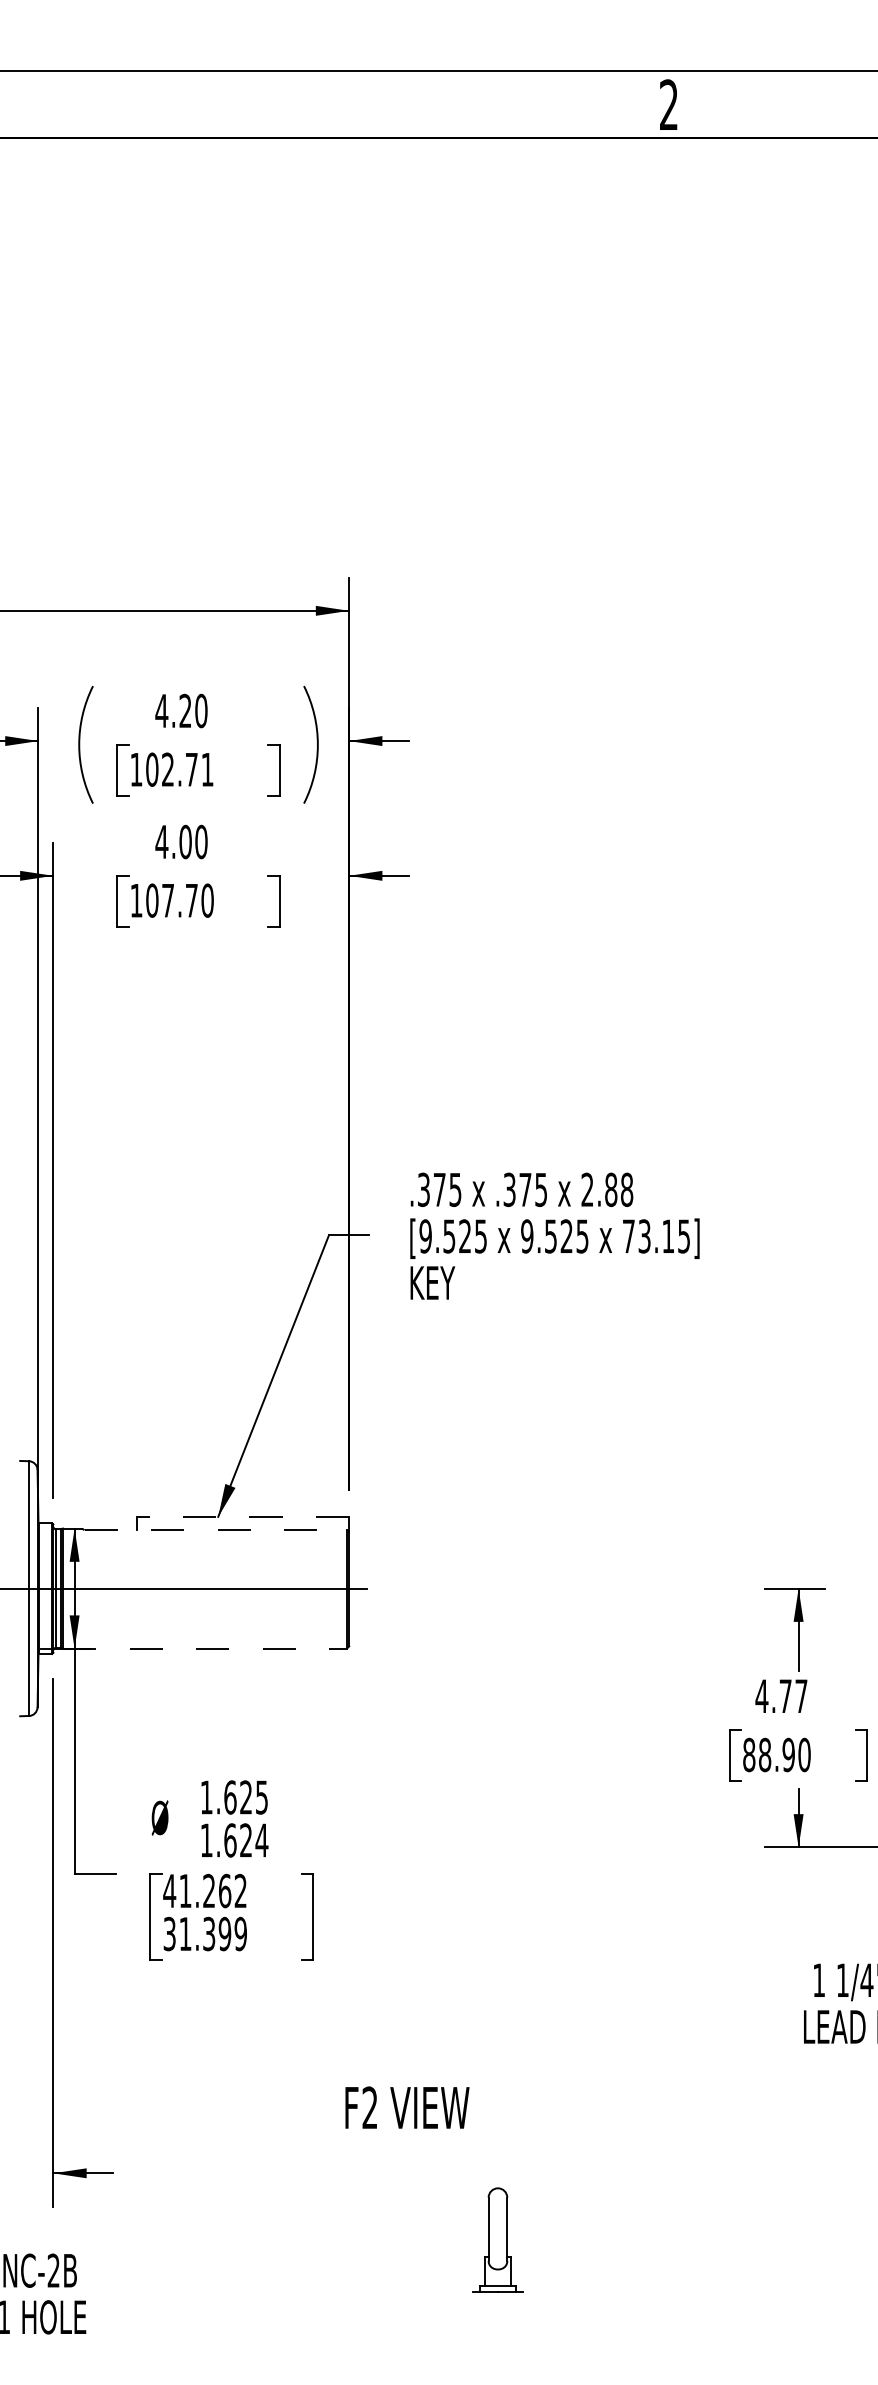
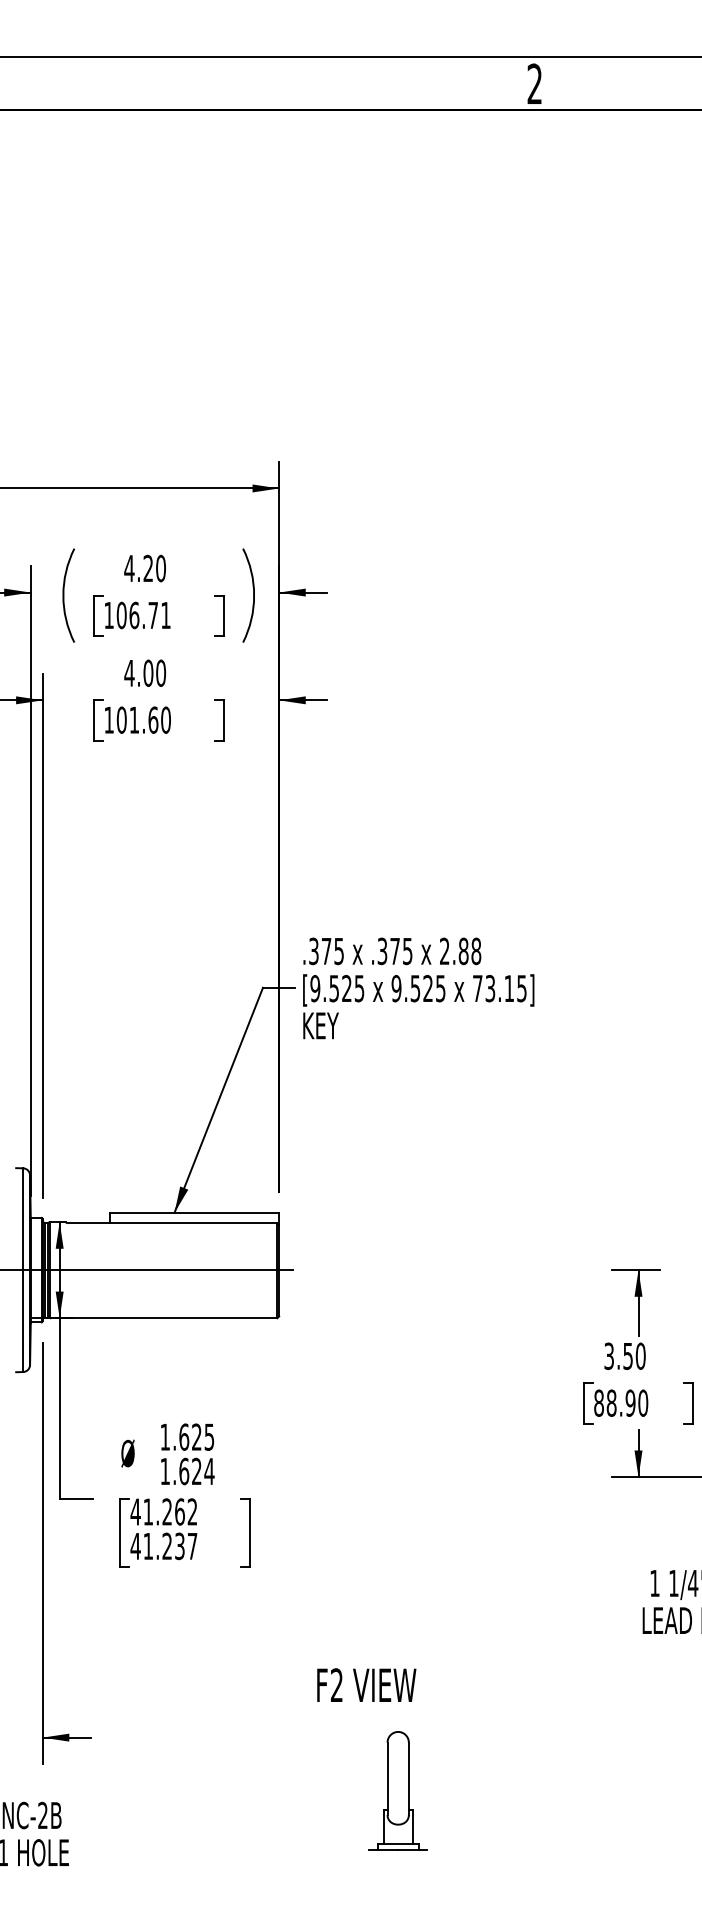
text: (168, 769) -> (134, 615), 102.71 -> 106.71
text: (179, 899) -> (143, 719), 107.70 -> 101.60
text: (554, 1236) -> (418, 988), moved
line: (243, 1516) -> (194, 1212), dashed -> solid
line: (215, 1530) -> (172, 1223), dashed -> solid
line: (204, 1649) -> (163, 1318), dashed -> solid
text: (781, 1695) -> (624, 1355), 4.77 -> 3.50
text: (204, 1934) -> (163, 1546), 31.399 -> 41.237
text: (407, 2106) -> (366, 1684), moved
part: (497, 2239) -> (397, 1790), size x1.43

